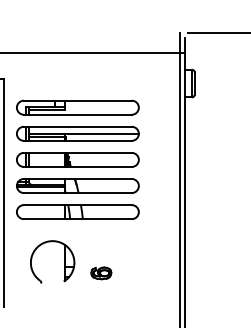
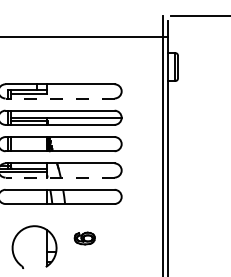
line: (77, 114) -> (59, 98), solid -> dashed
line: (77, 193) -> (59, 178), solid -> dashed
part: (101, 273) -> (84, 238), moved

